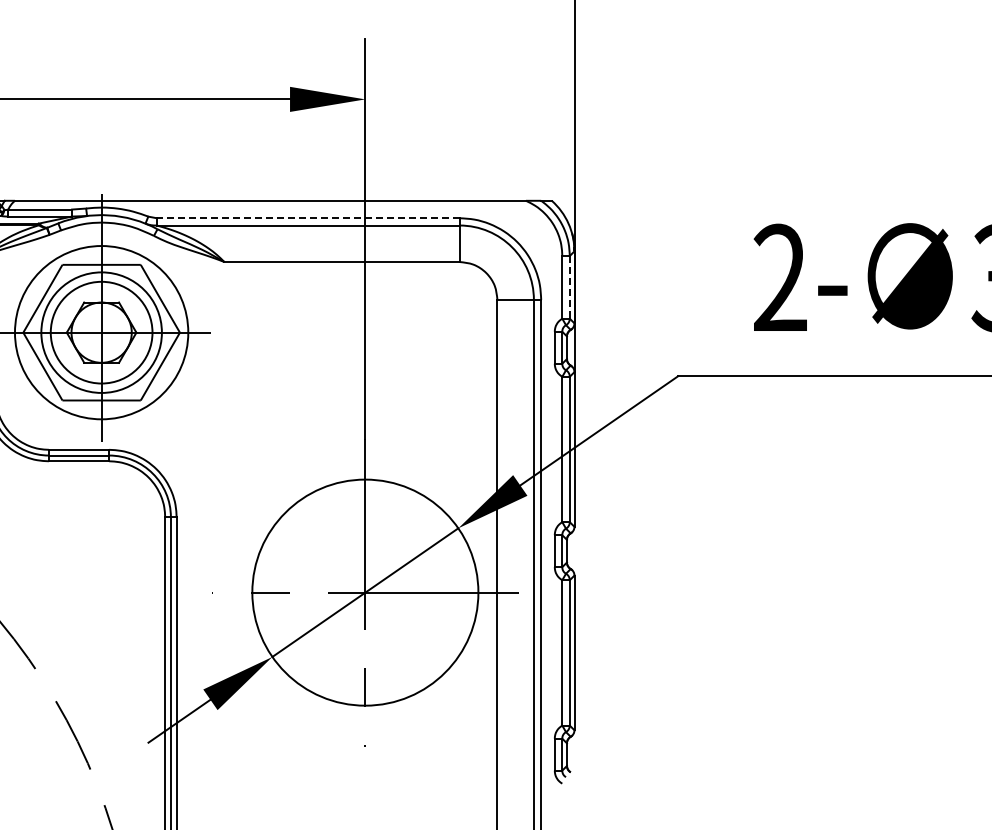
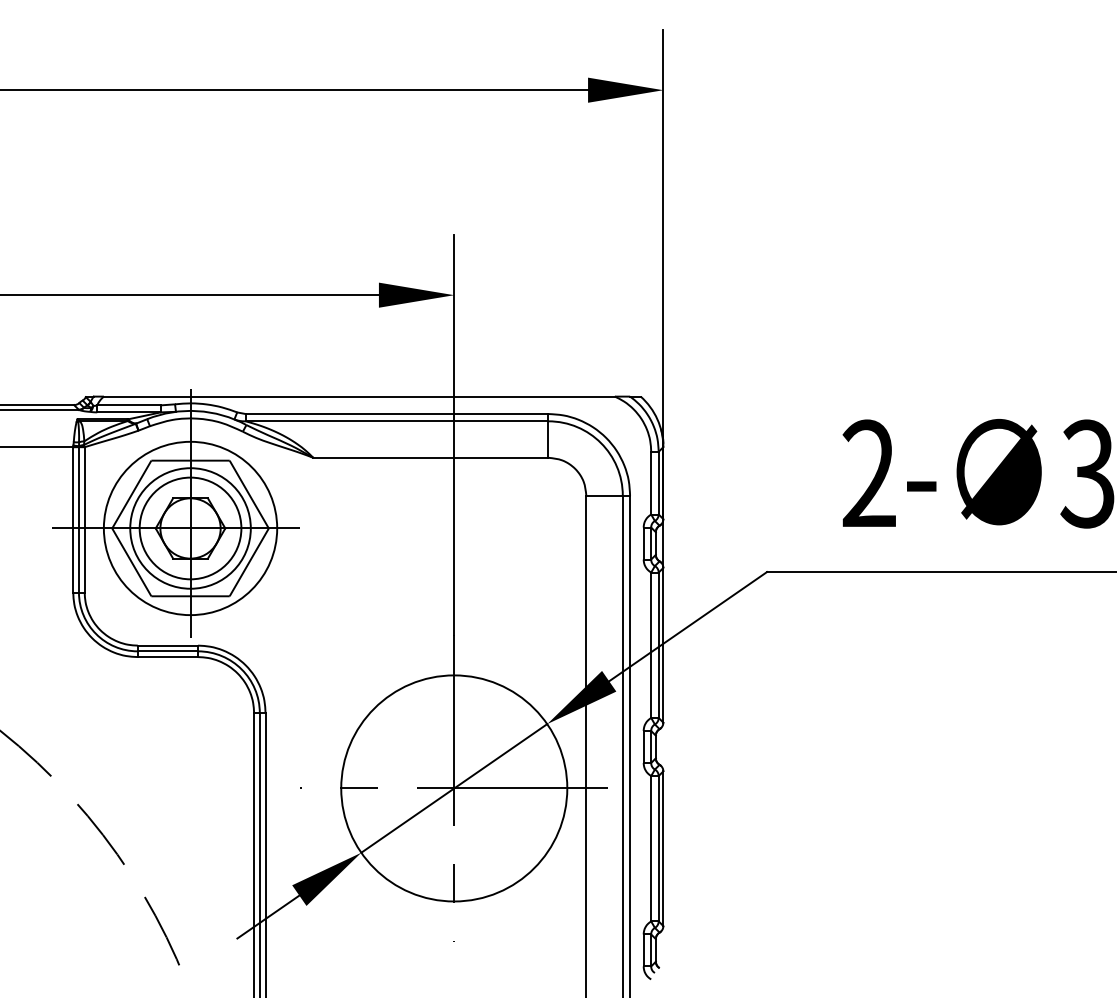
line: (307, 218) -> (396, 414), dashed -> solid
line: (569, 287) -> (658, 483), dashed -> solid

